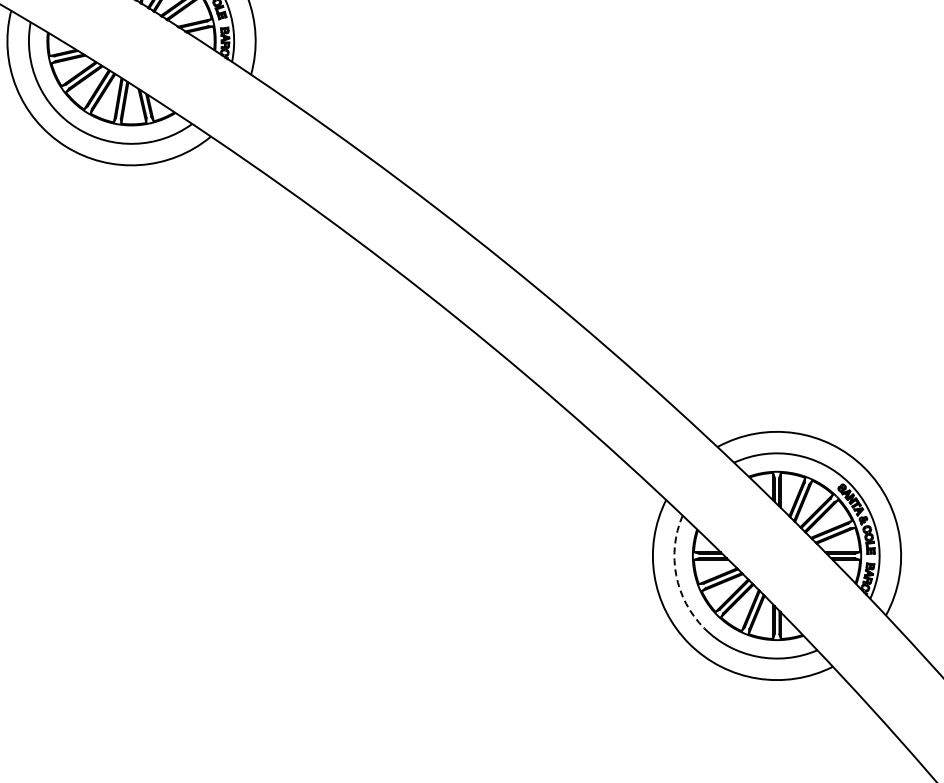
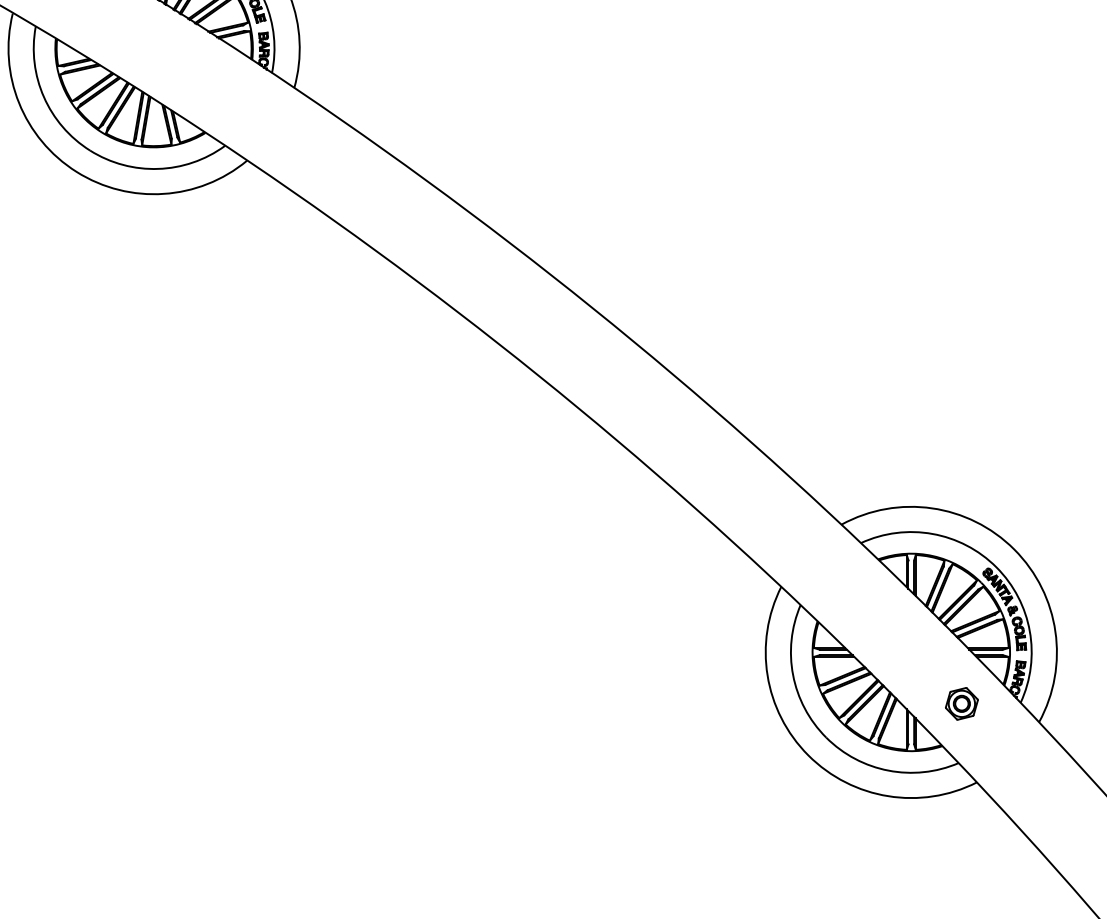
arc: (676, 575) -> (793, 675), dashed -> solid
part: (819, 599) -> (961, 703), added

